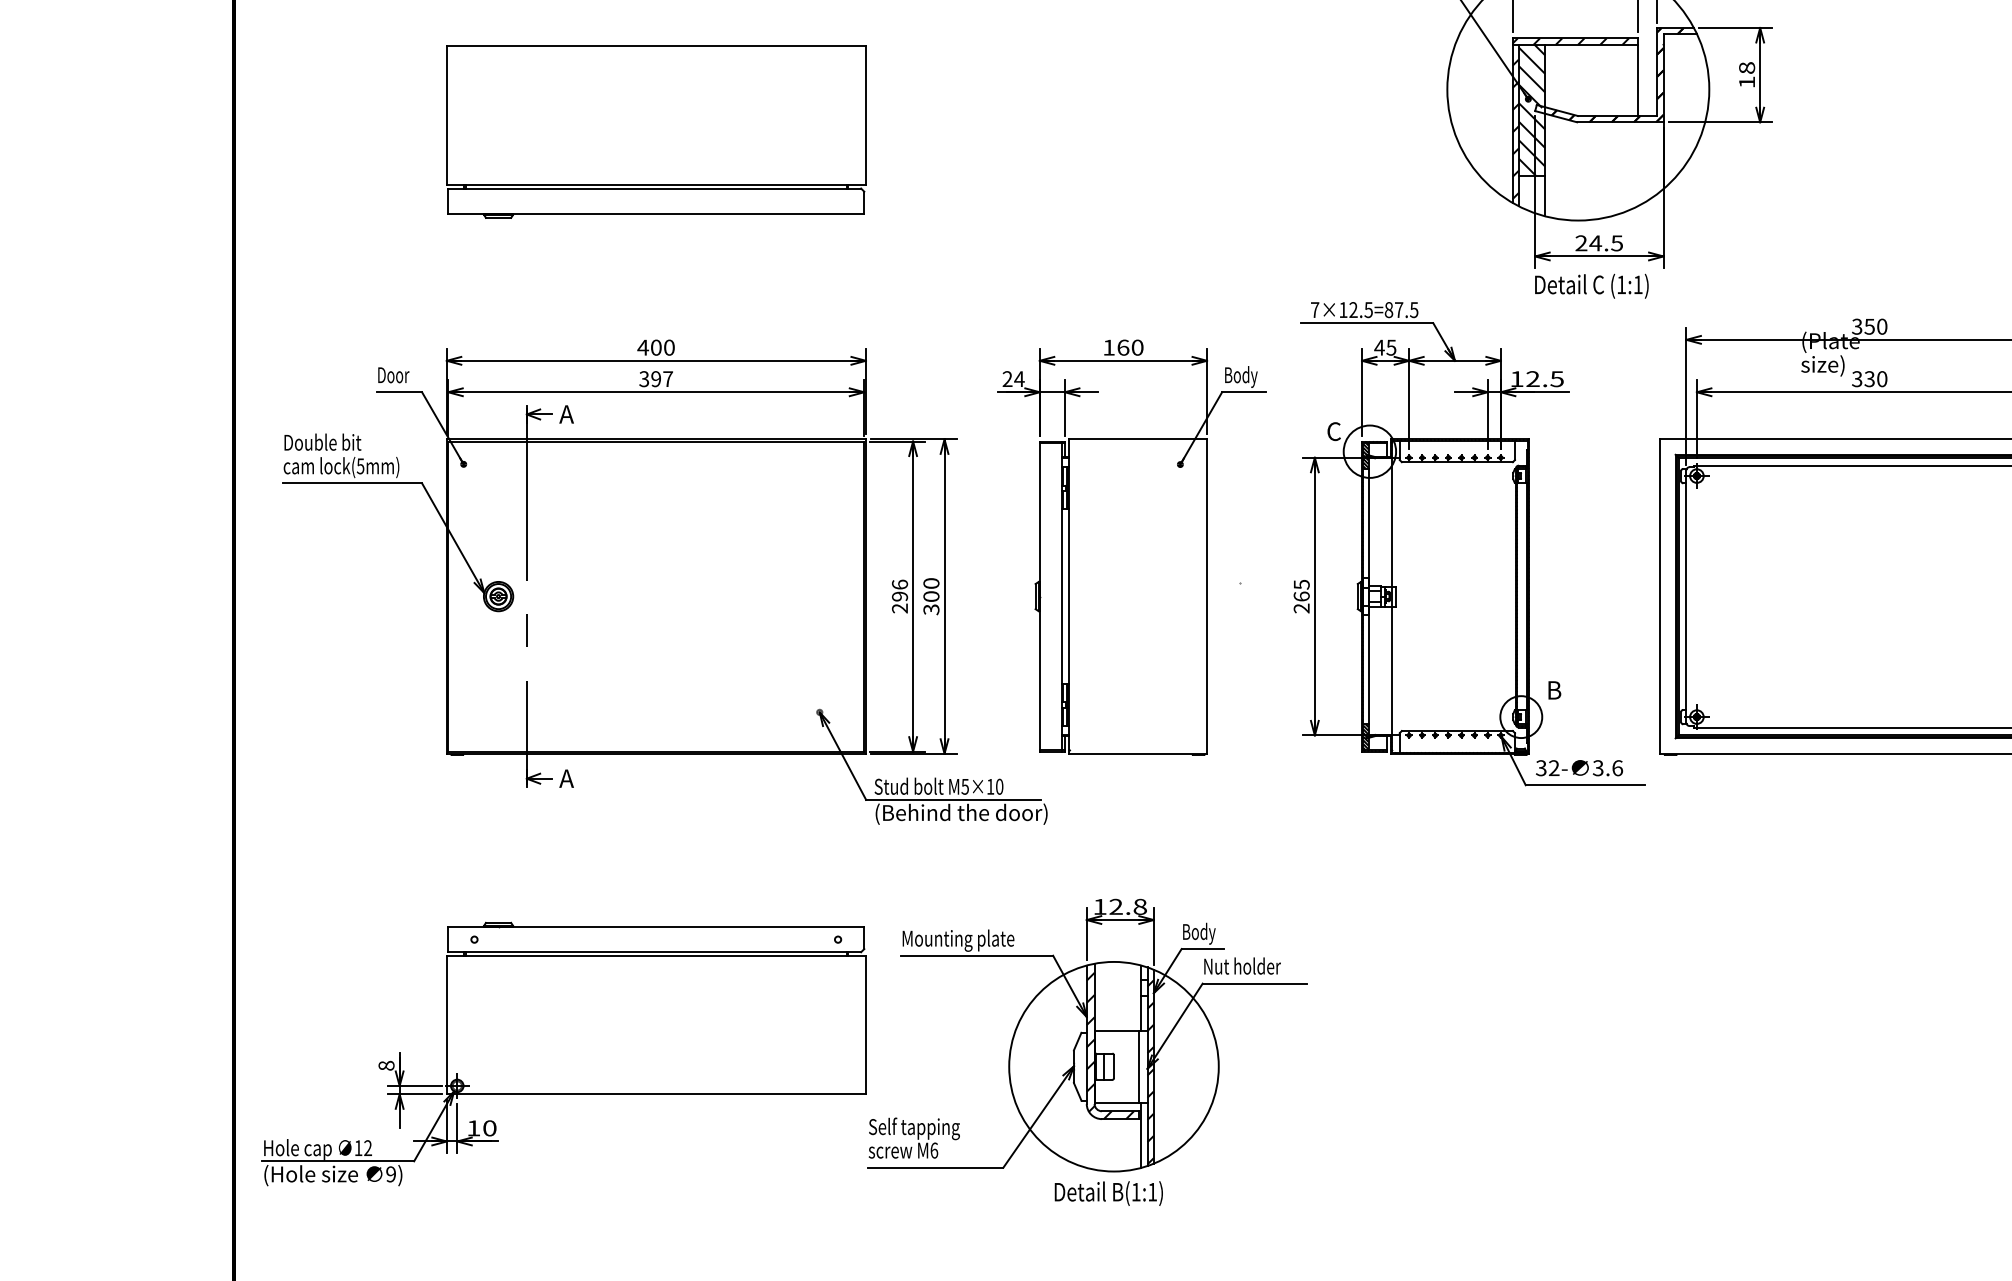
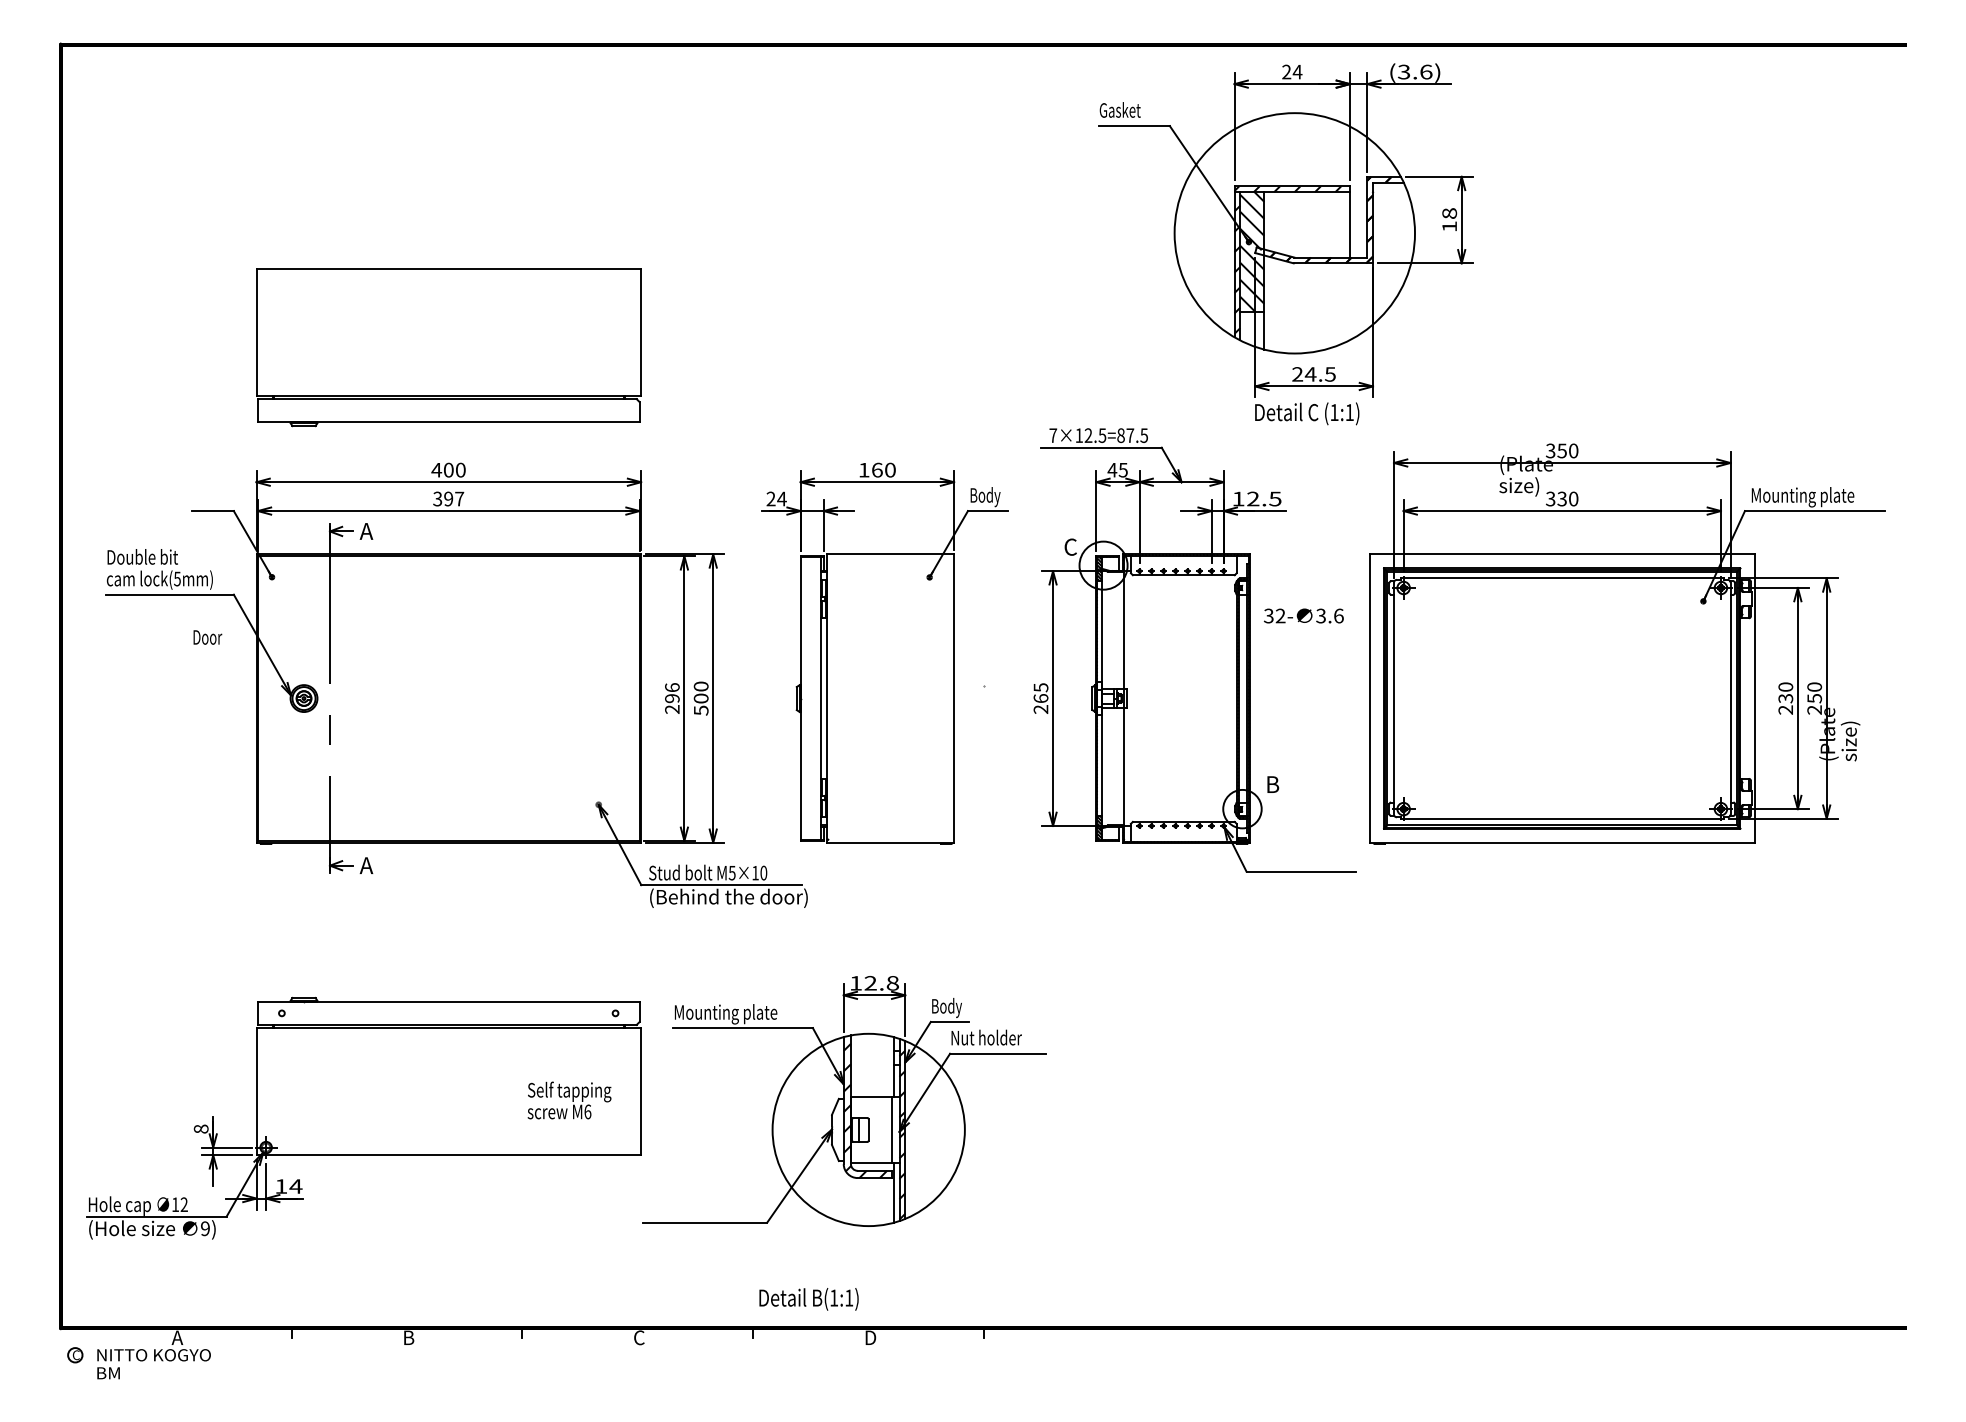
part: (656, 132) -> (448, 347), moved
text: (393, 375) -> (207, 637), moved
text: (930, 609) -> (700, 710), 300 -> 500
text: (1579, 767) -> (1303, 615), moved
text: (489, 1128) -> (295, 1186), 10 -> 14
text: (914, 1138) -> (569, 1100), moved
text: (1108, 1193) -> (808, 1299), moved

